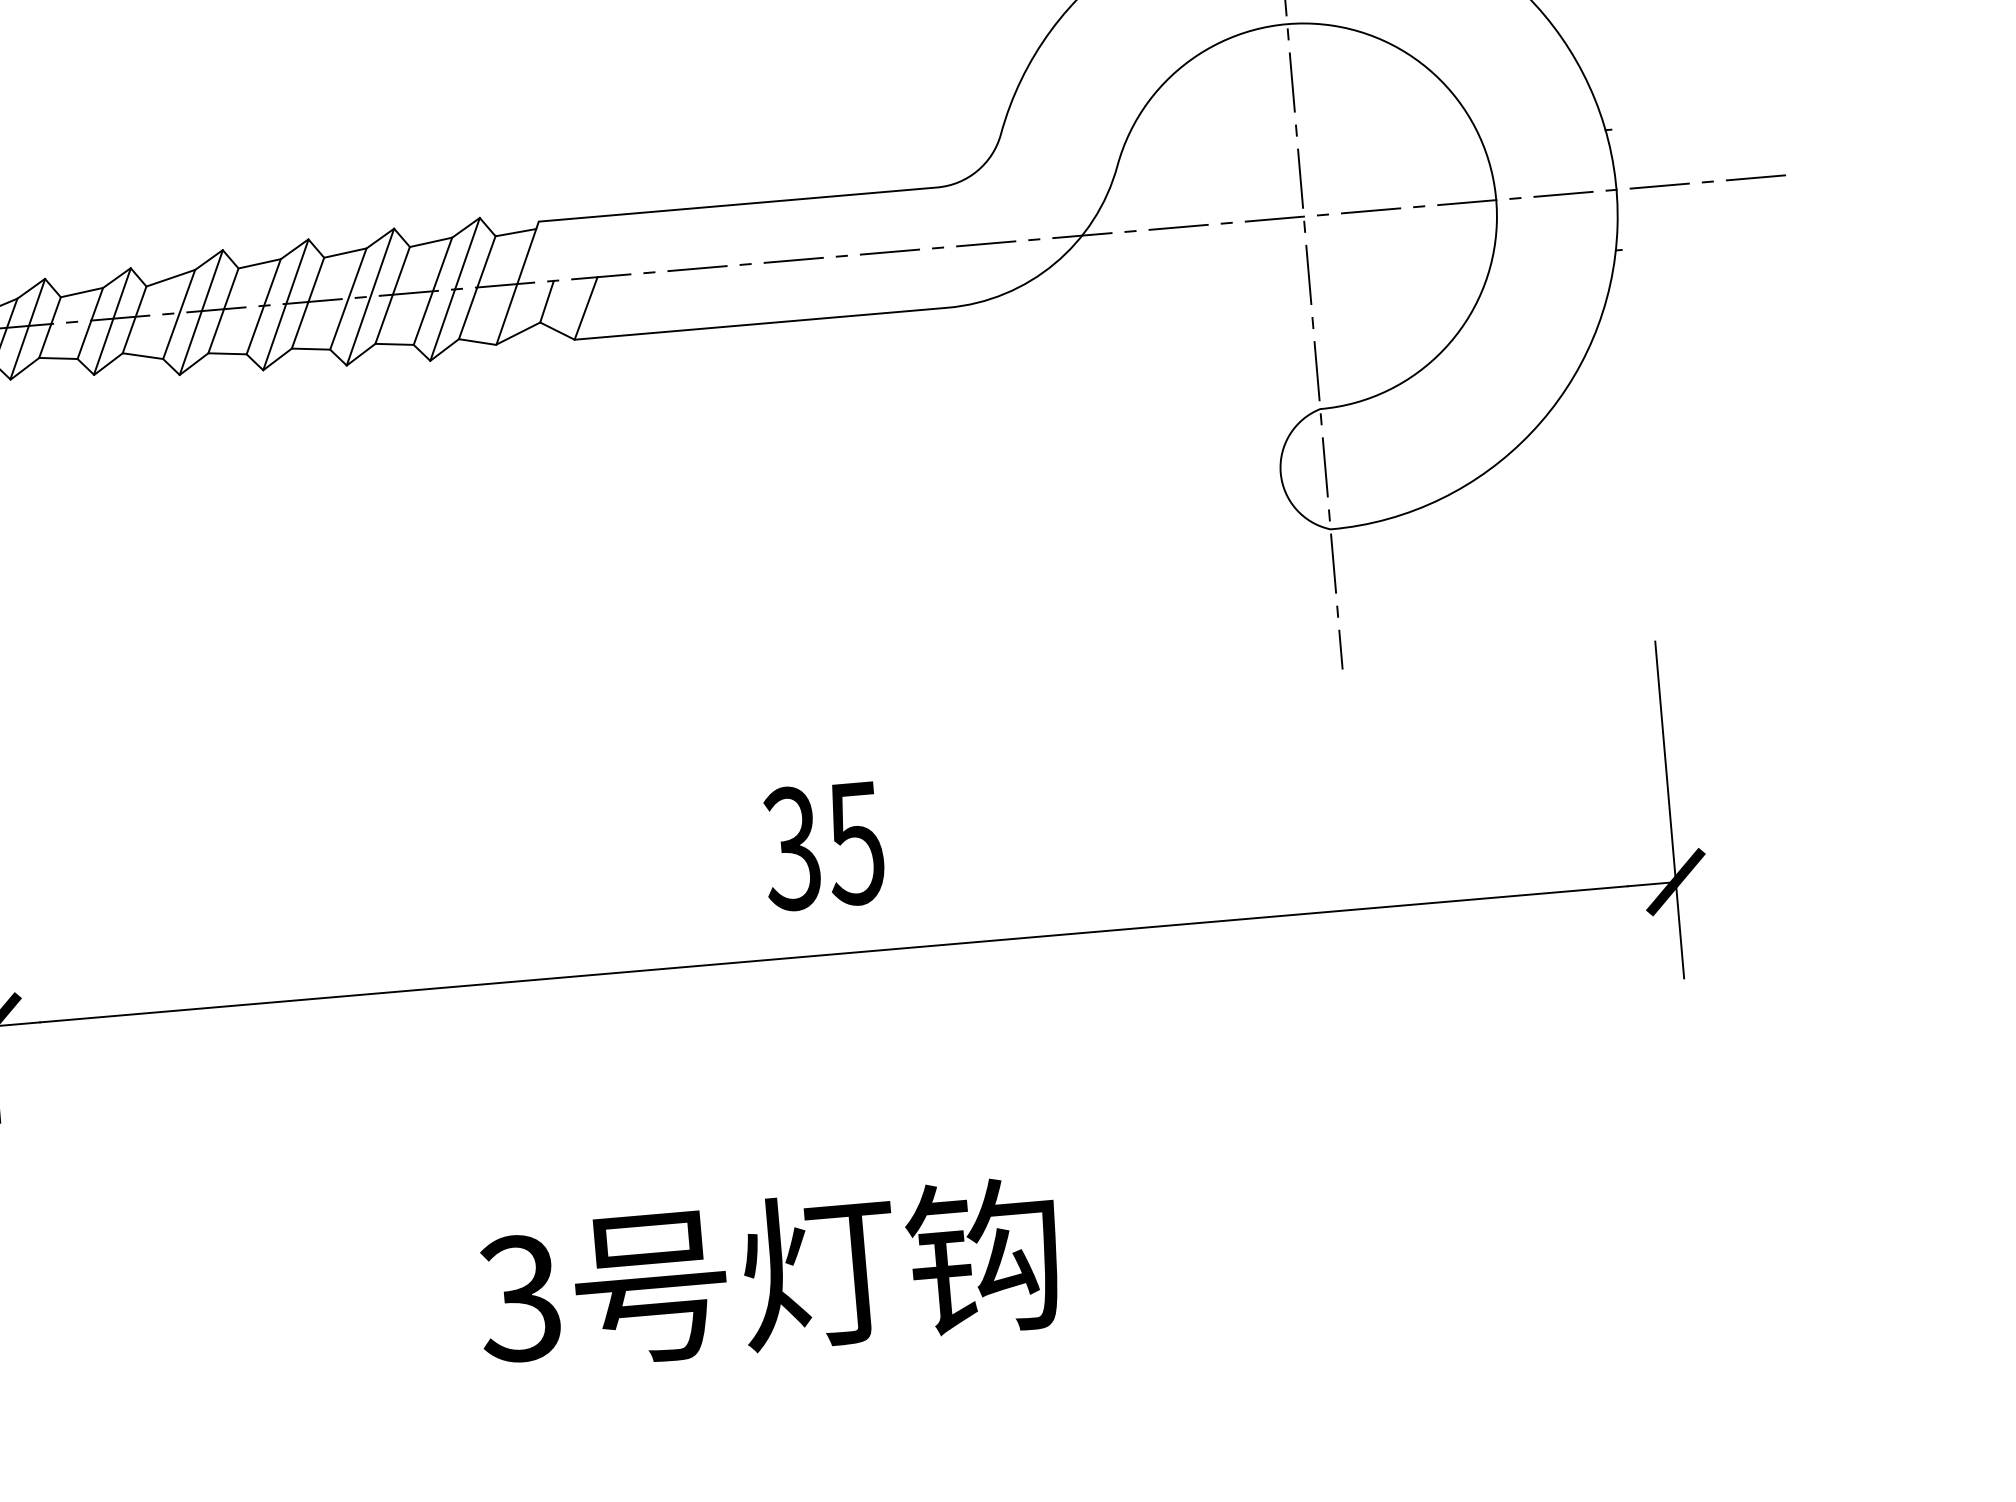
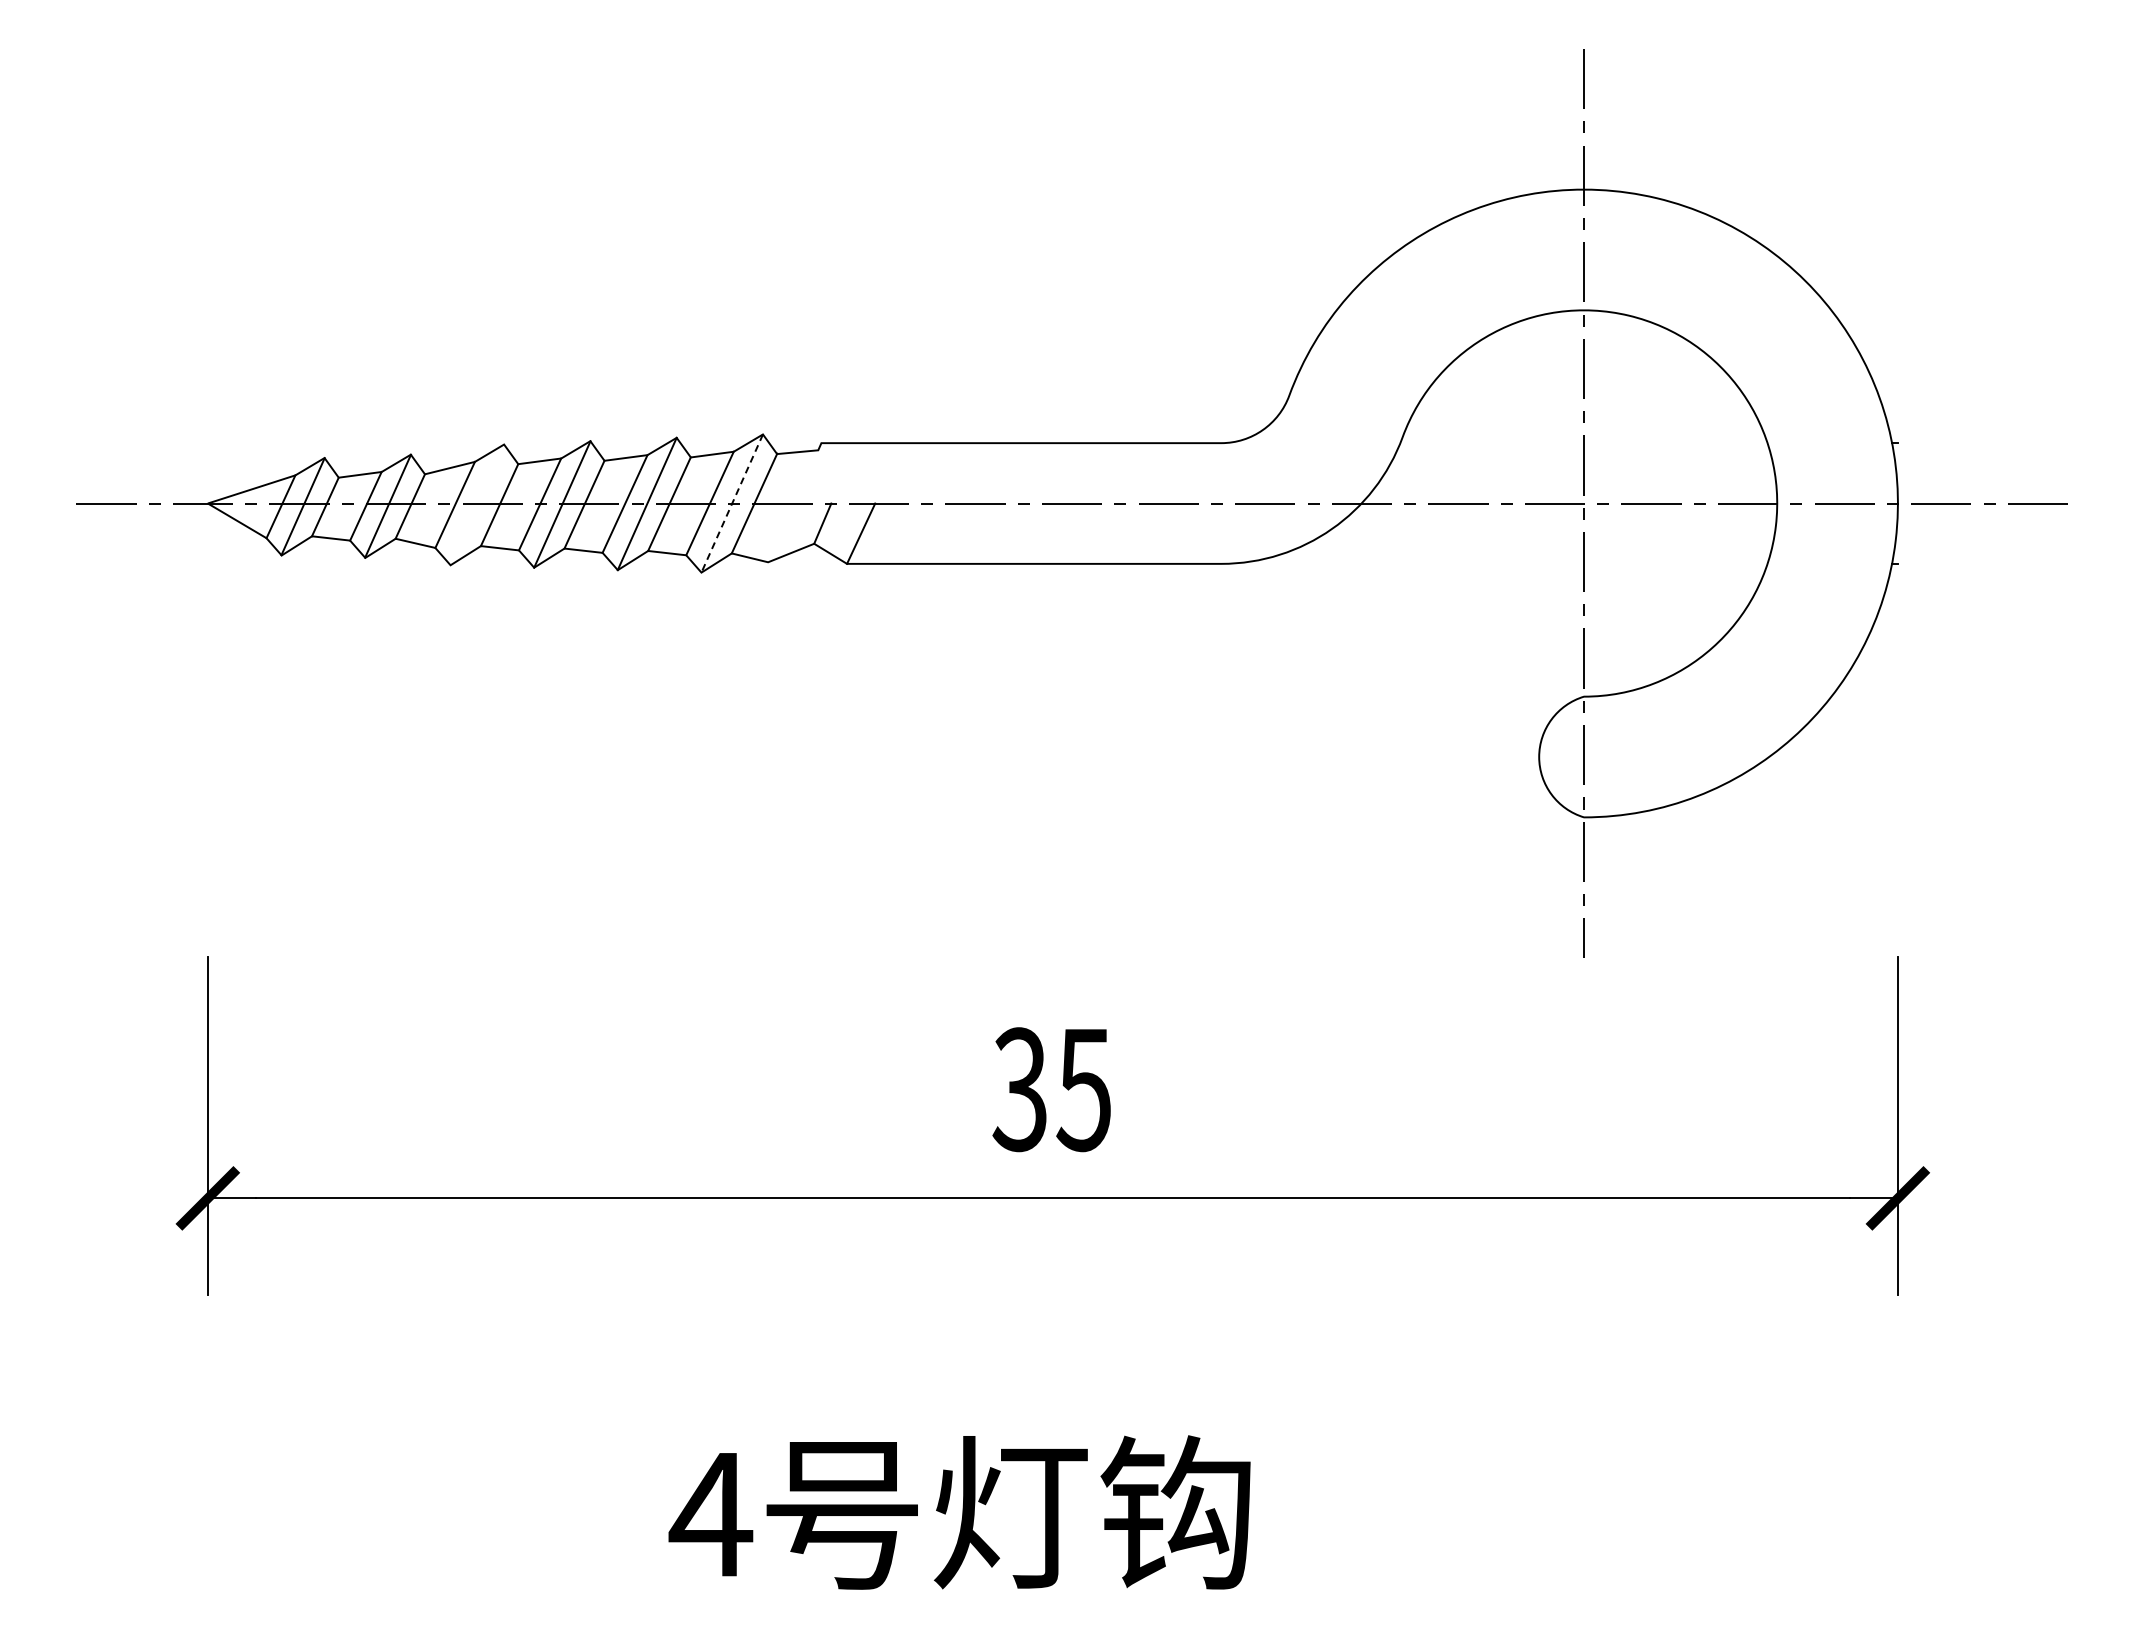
line: (516, 287) -> (793, 506), removed
line: (455, 289) -> (732, 503), solid -> dashed
line: (201, 312) -> (477, 504), removed
text: (519, 1298) -> (710, 1514), 3 -> 4

